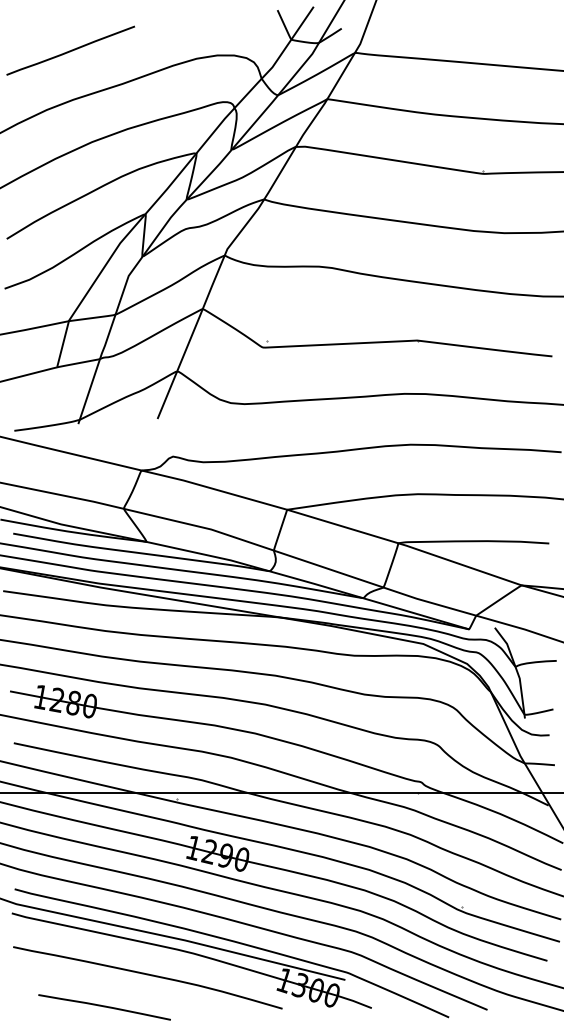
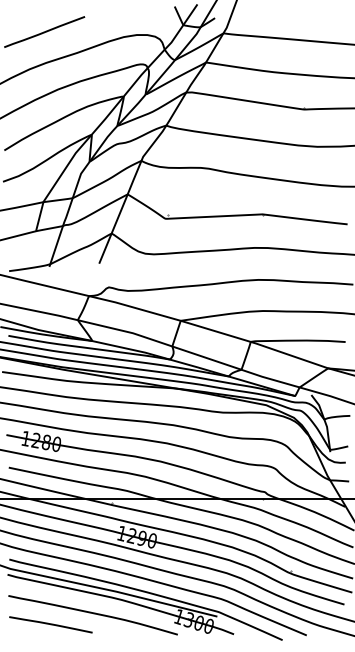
line: (103, 1006) -> (50, 624), moved

